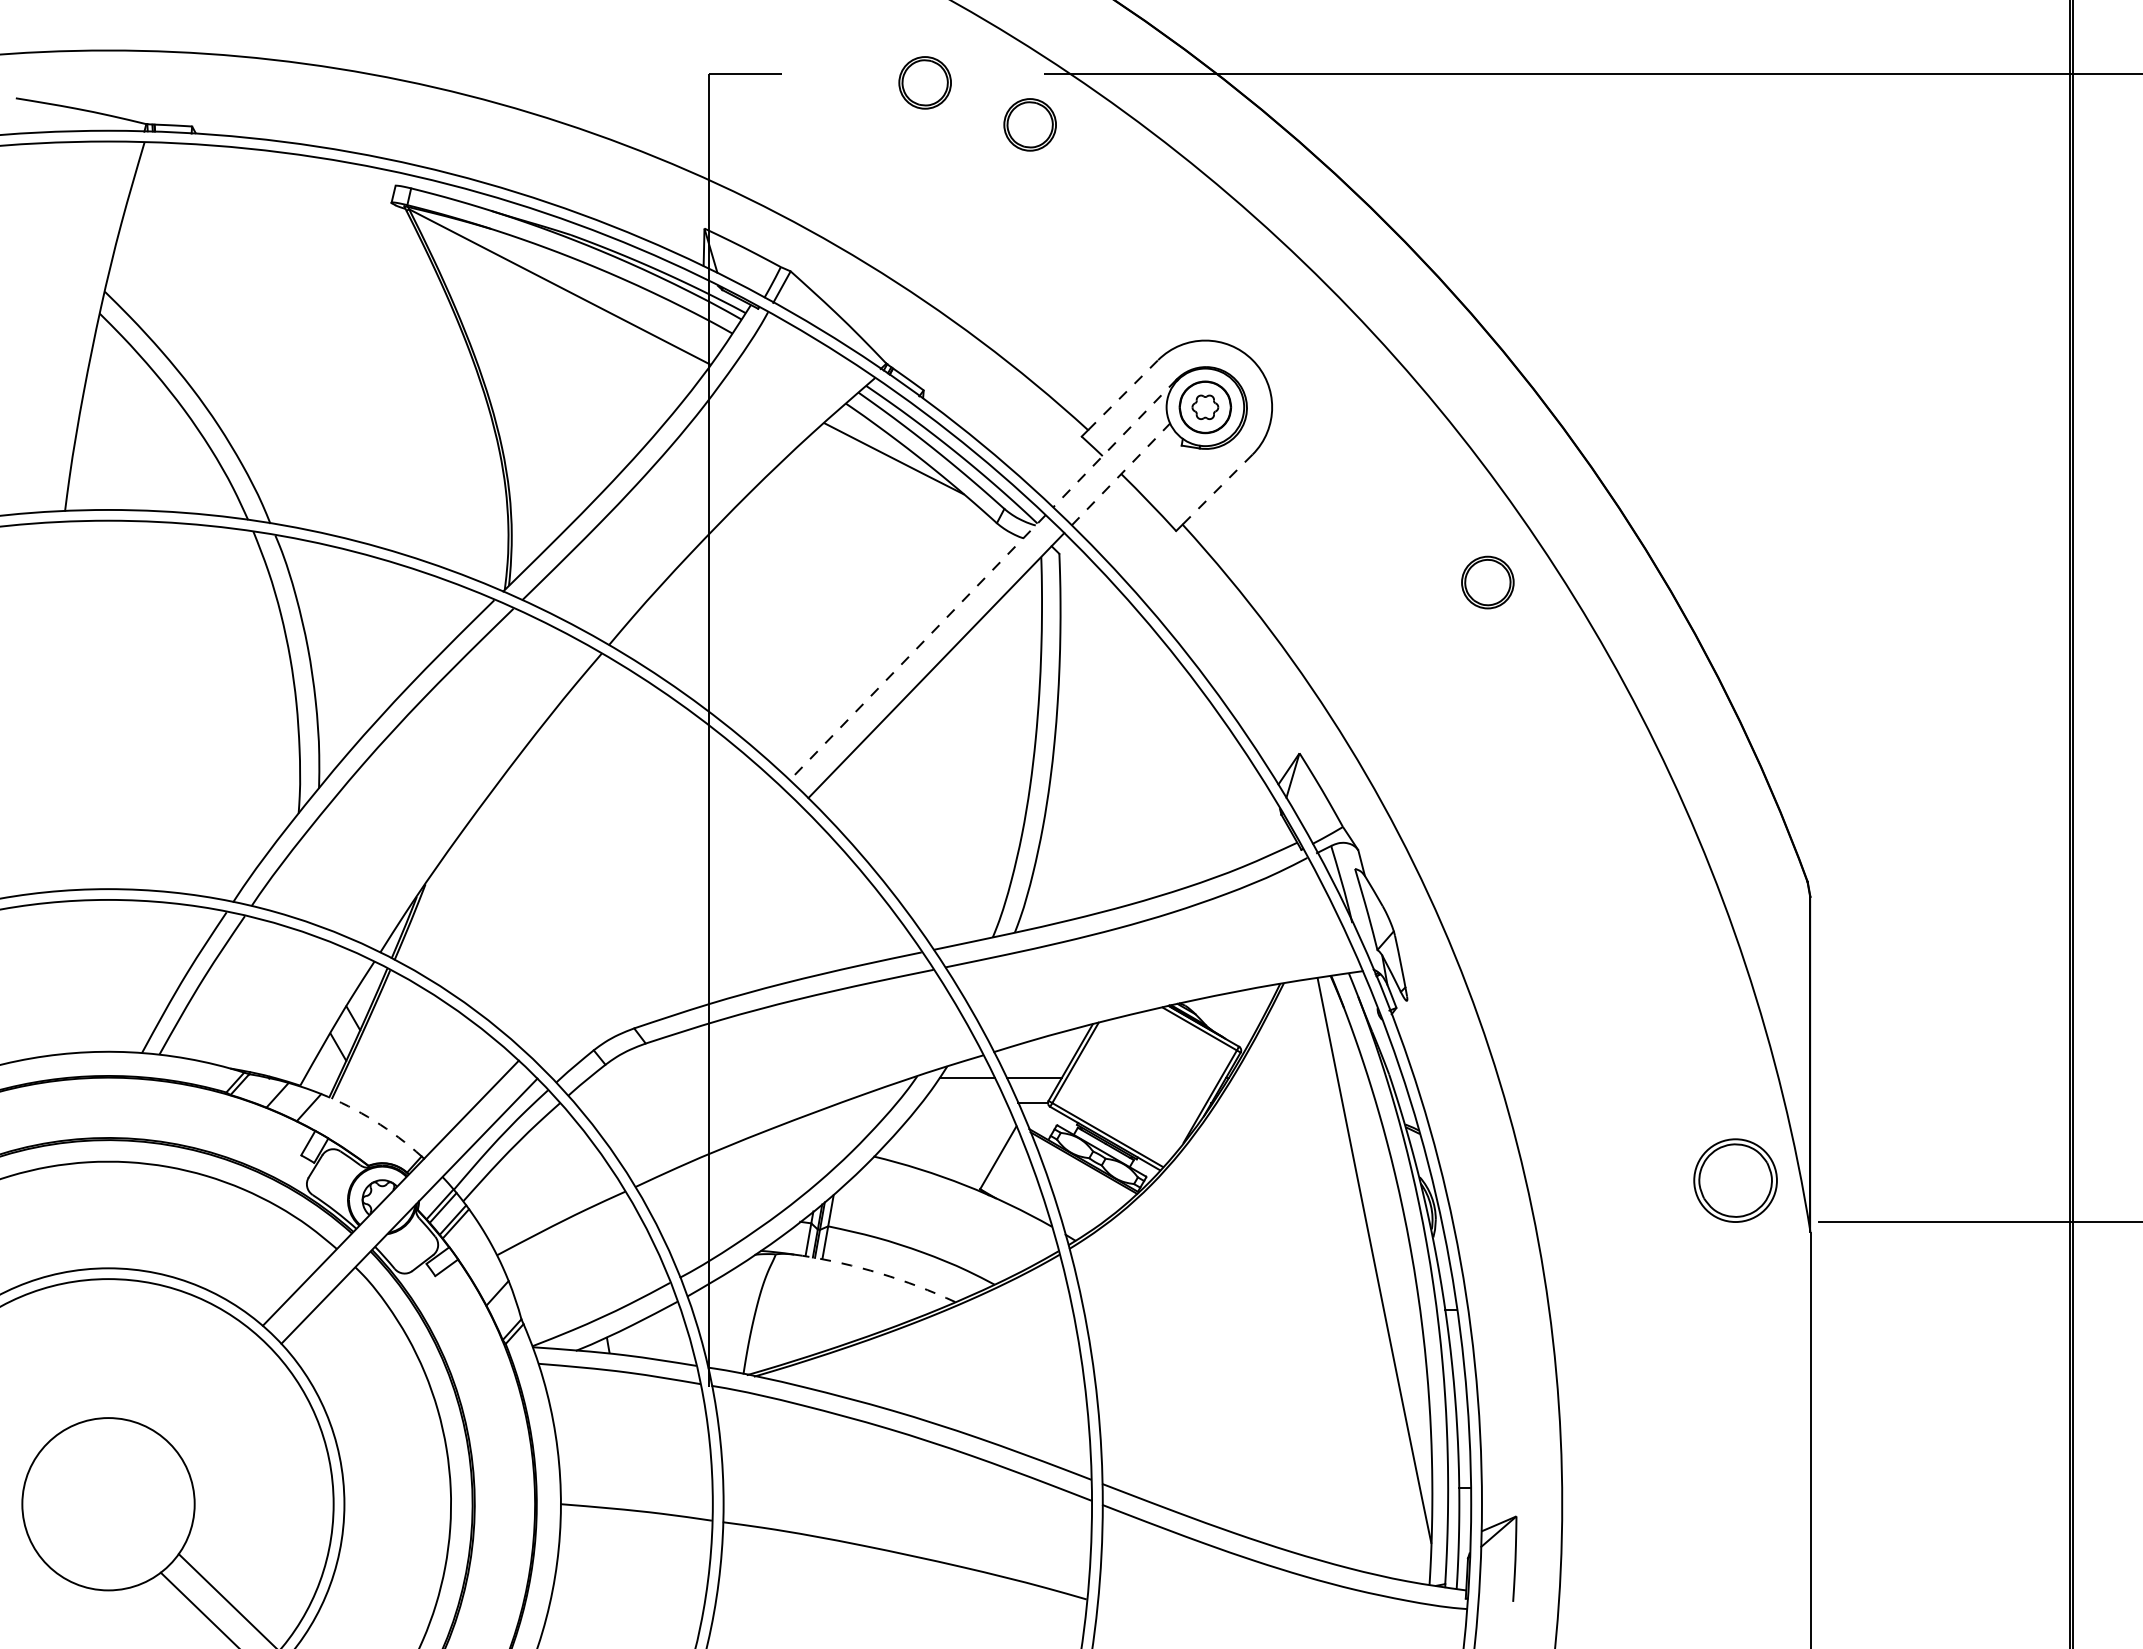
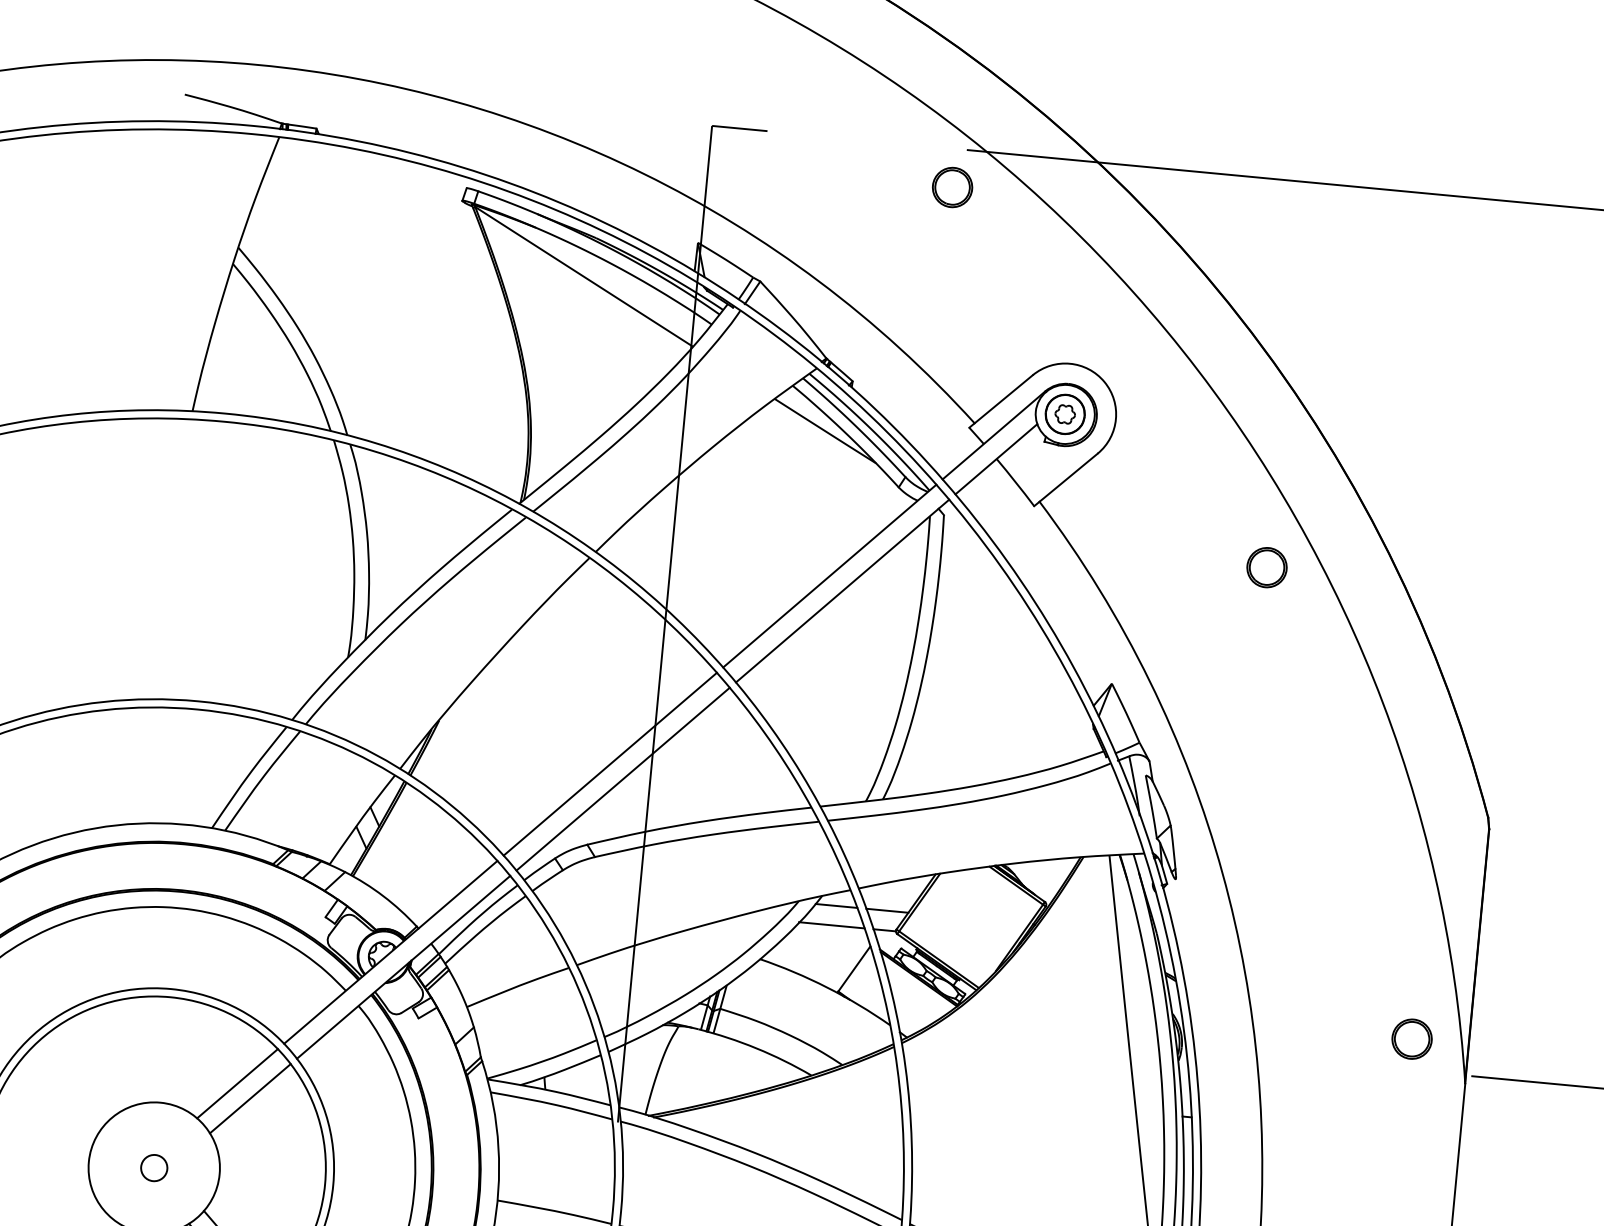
part: (924, 82) -> (875, 147), removed
line: (1123, 395) -> (1003, 399), dashed -> solid
line: (1114, 443) -> (993, 435), dashed -> solid
line: (1121, 474) -> (996, 459), dashed -> solid
line: (1217, 489) -> (1068, 477), dashed -> solid
line: (917, 647) -> (829, 576), dashed -> solid
line: (654, 919) -> (610, 763), added
line: (672, 937) -> (622, 778), added
line: (963, 1103) -> (831, 925), added
arc: (374, 1120) -> (383, 895), dashed -> solid
part: (1735, 1180) -> (1412, 1039), size x0.62
arc: (880, 1273) -> (756, 1048), dashed -> solid
line: (206, 1383) -> (237, 1083), added
line: (225, 1401) -> (250, 1098), added
circle: (108, 1504) -> (154, 1168), added

